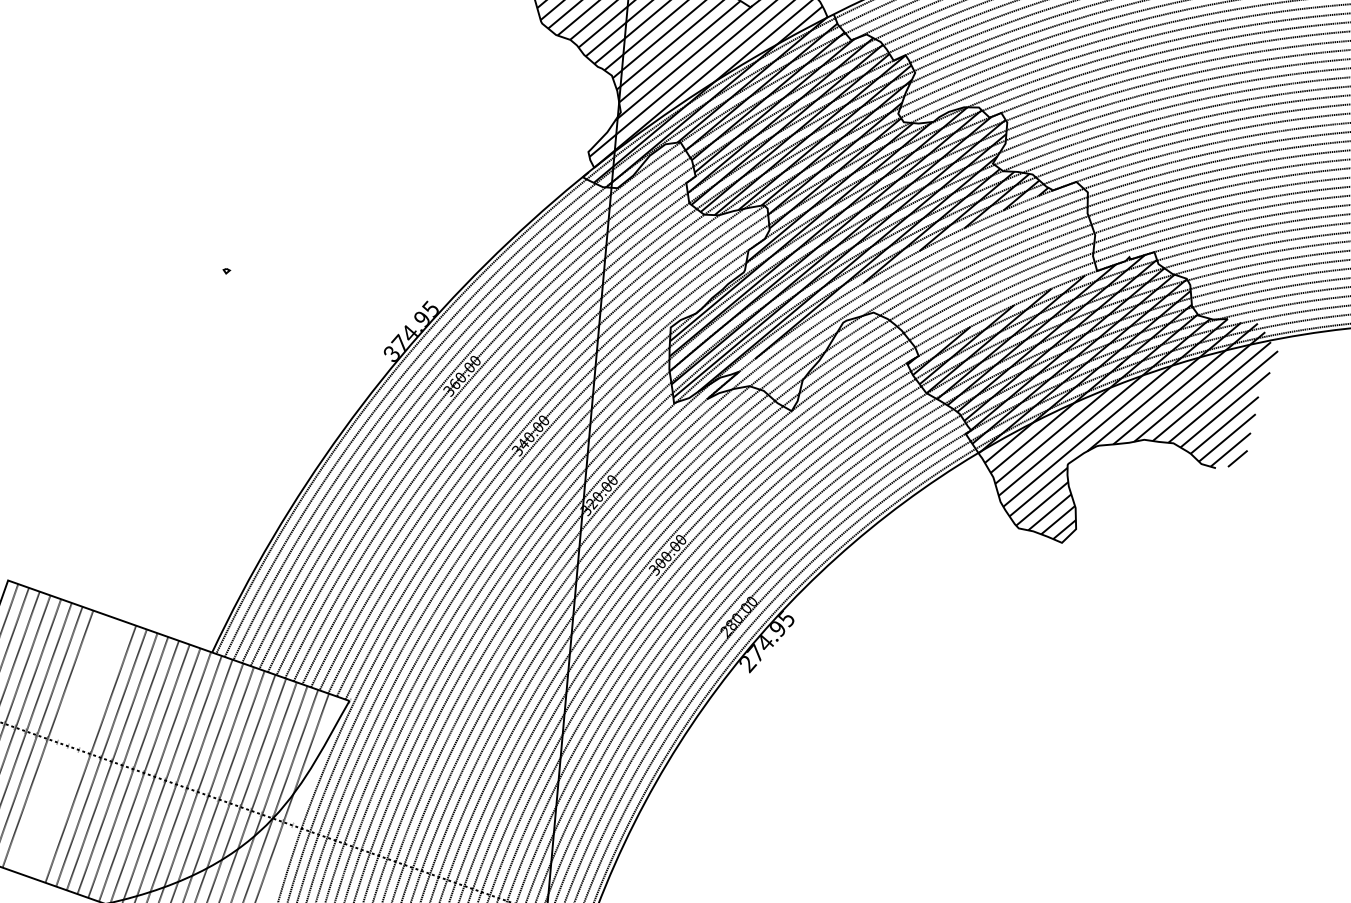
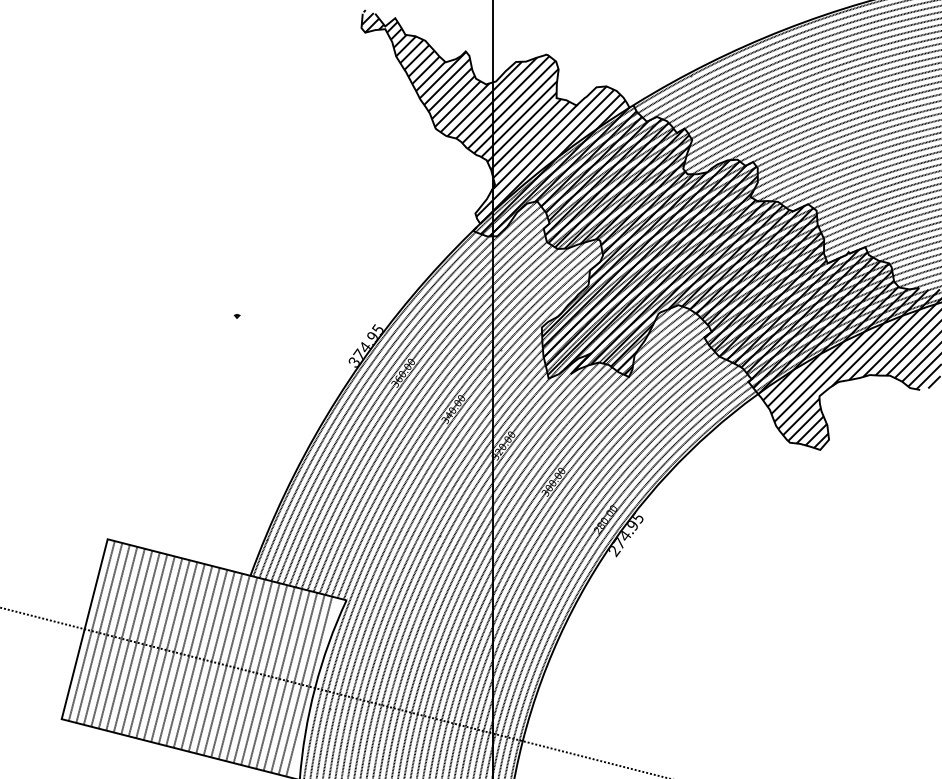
hatch: (906, 293) -> (699, 290), added
line: (58, 743) -> (151, 646), added
line: (69, 746) -> (159, 648), added
line: (79, 750) -> (166, 650), added

